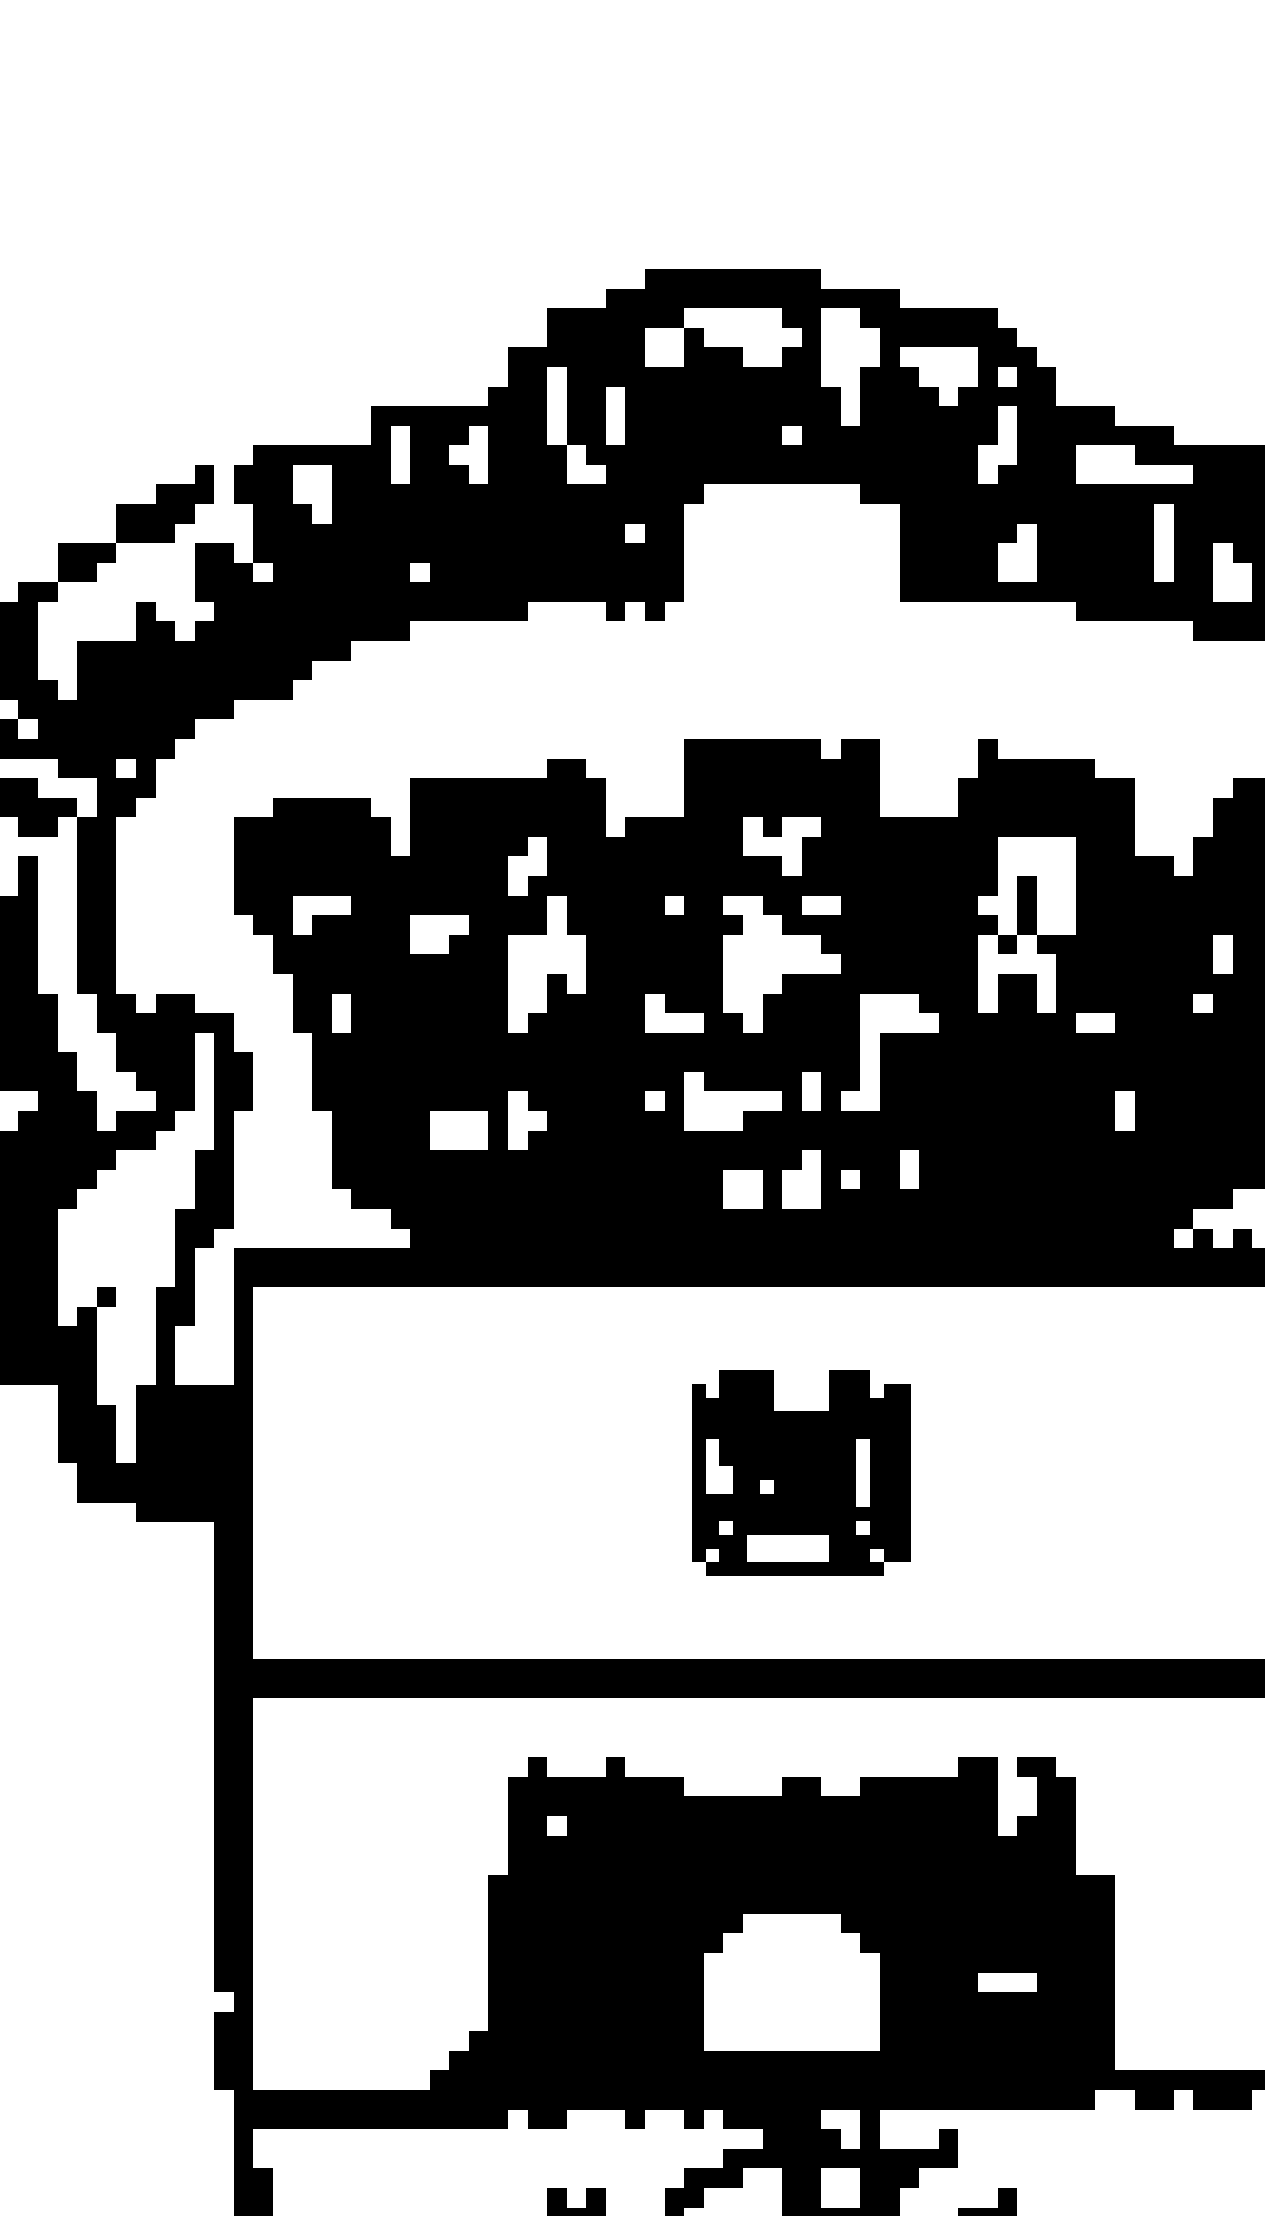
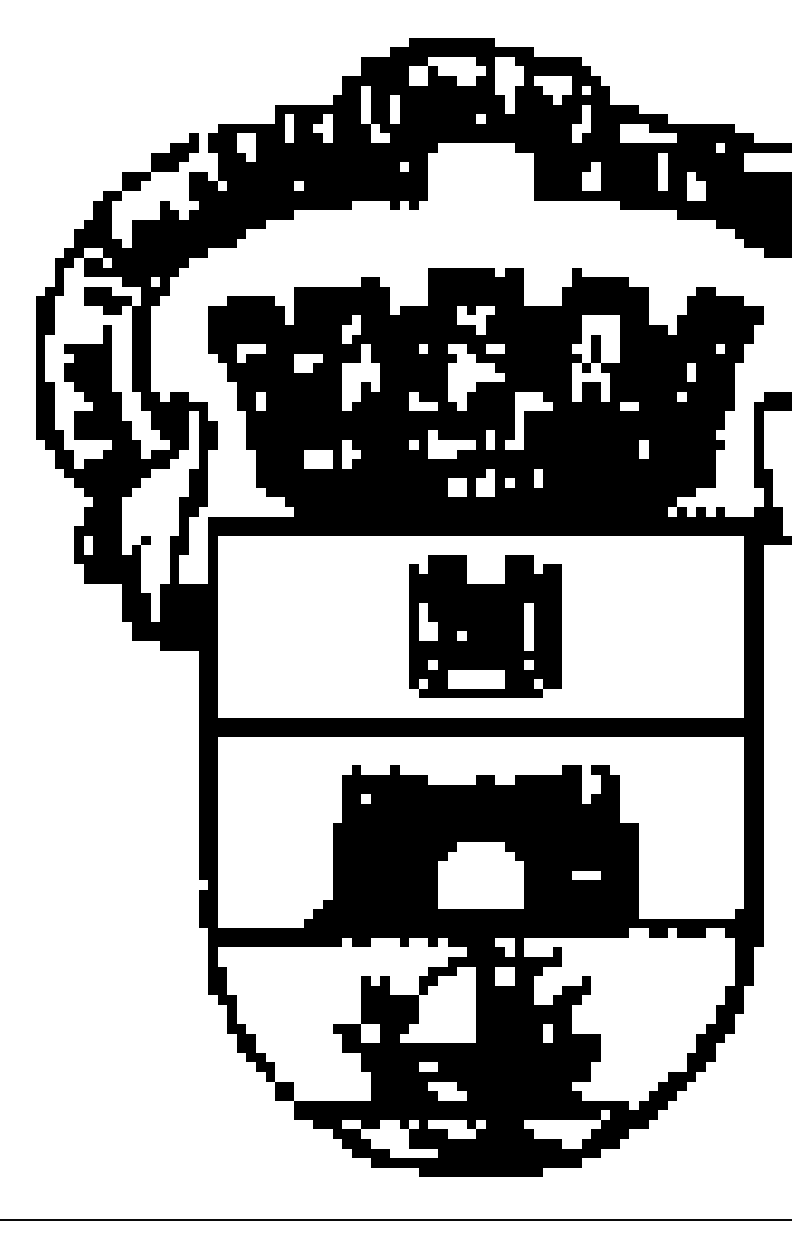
part: (801, 1472) -> (485, 626), size x1.43

